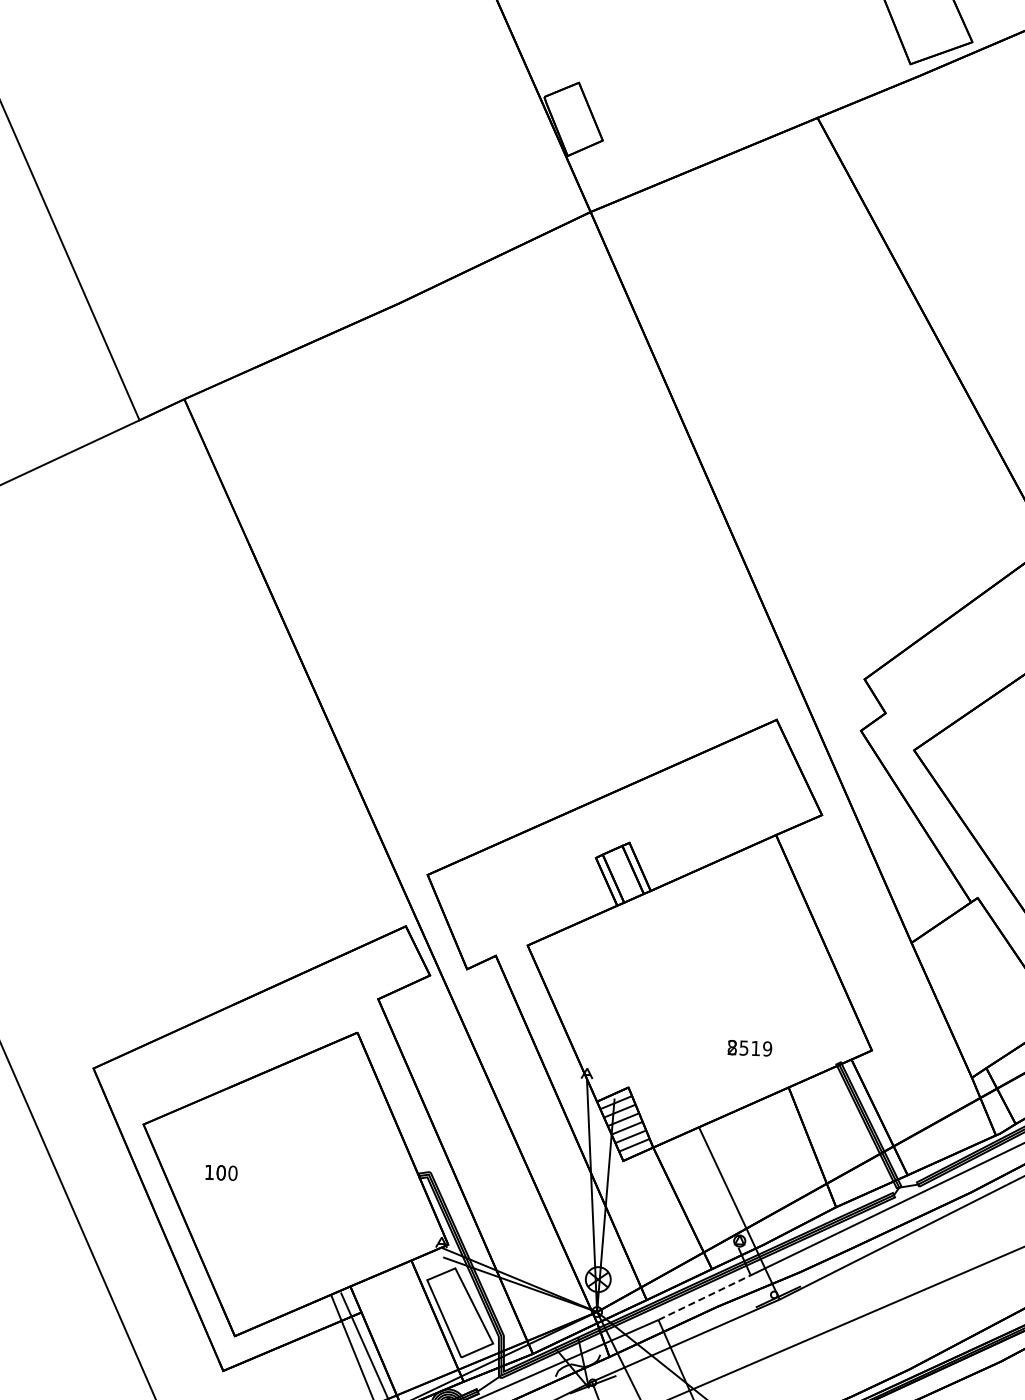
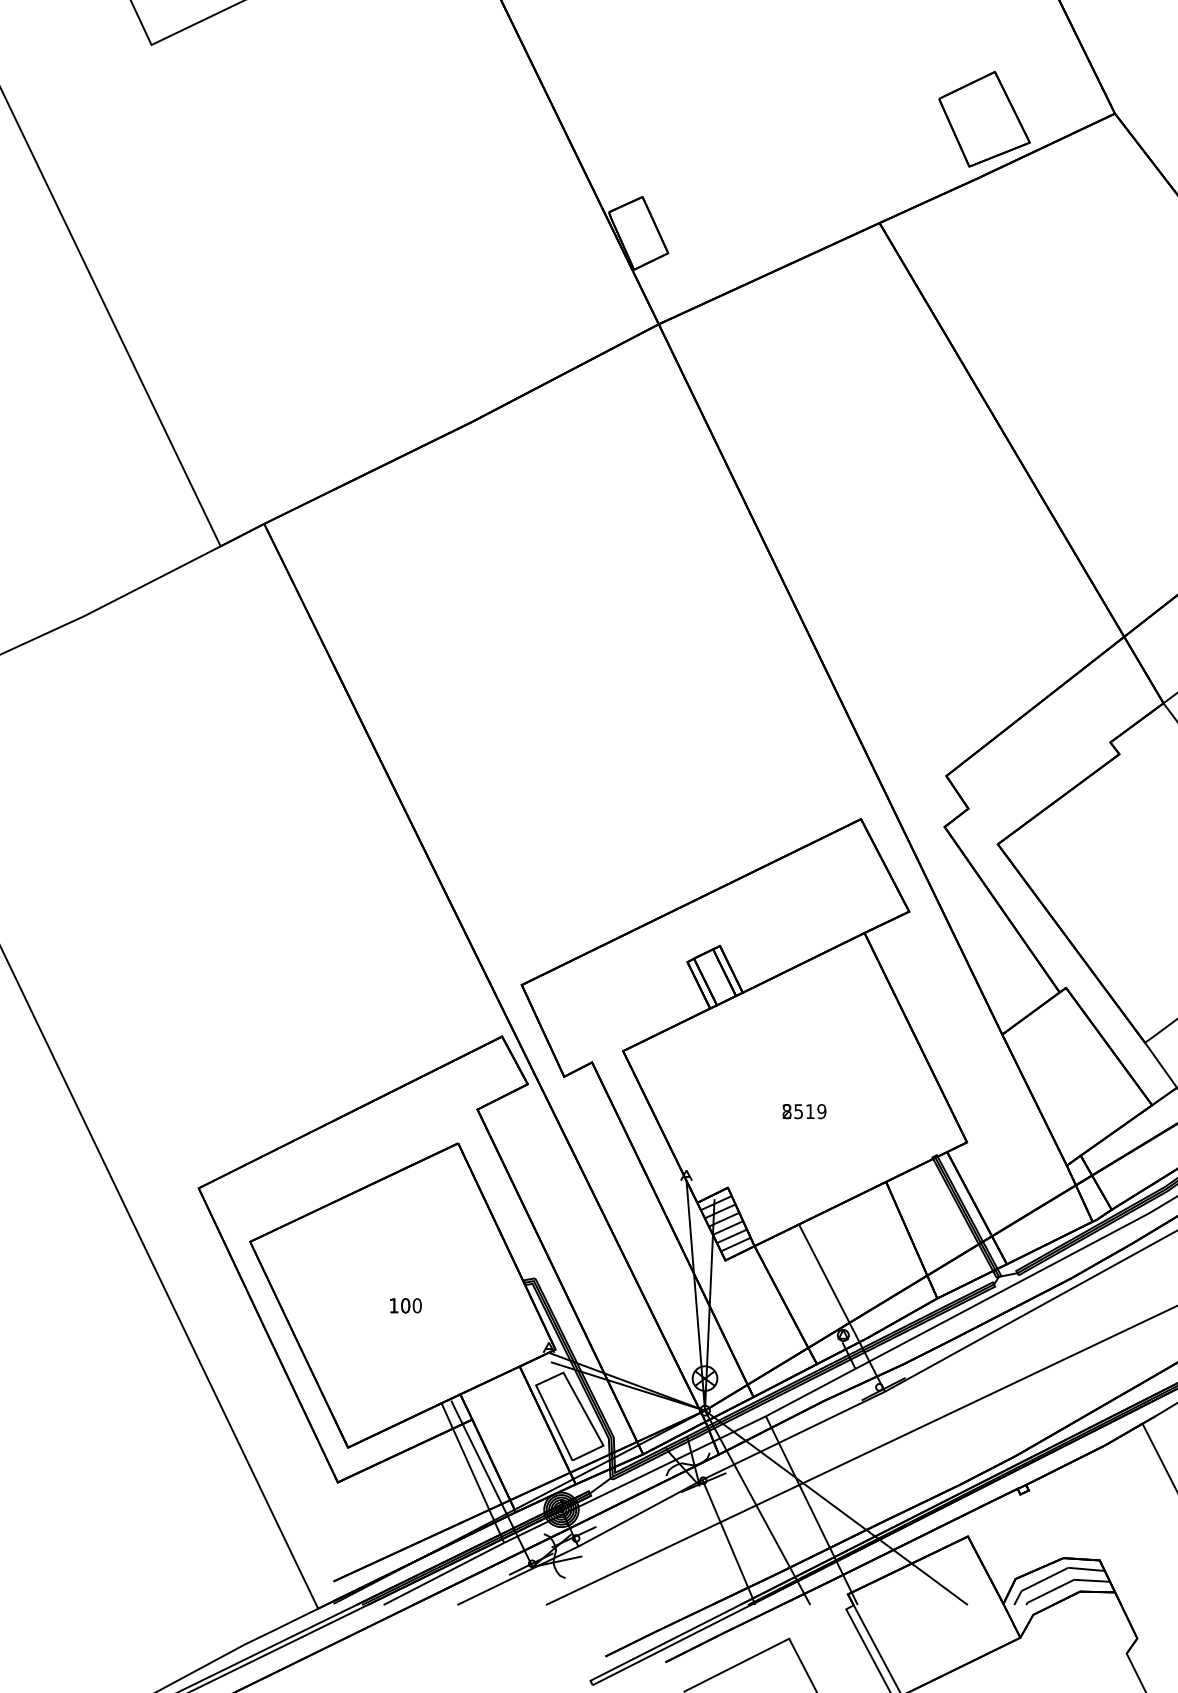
text: (749, 1048) -> (804, 1111), moved
text: (221, 1172) -> (405, 1305), moved
line: (704, 1297) -> (810, 1392), dashed -> solid

